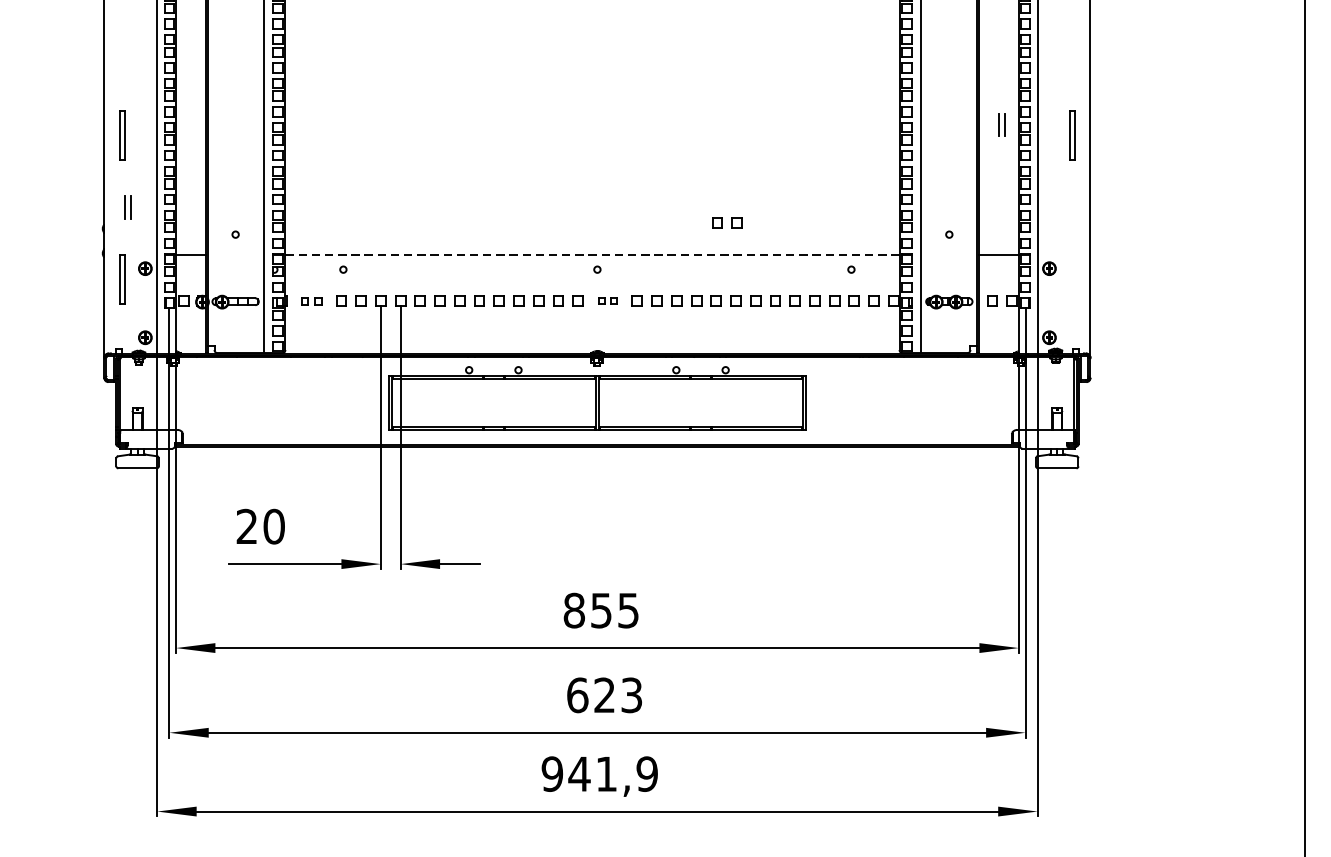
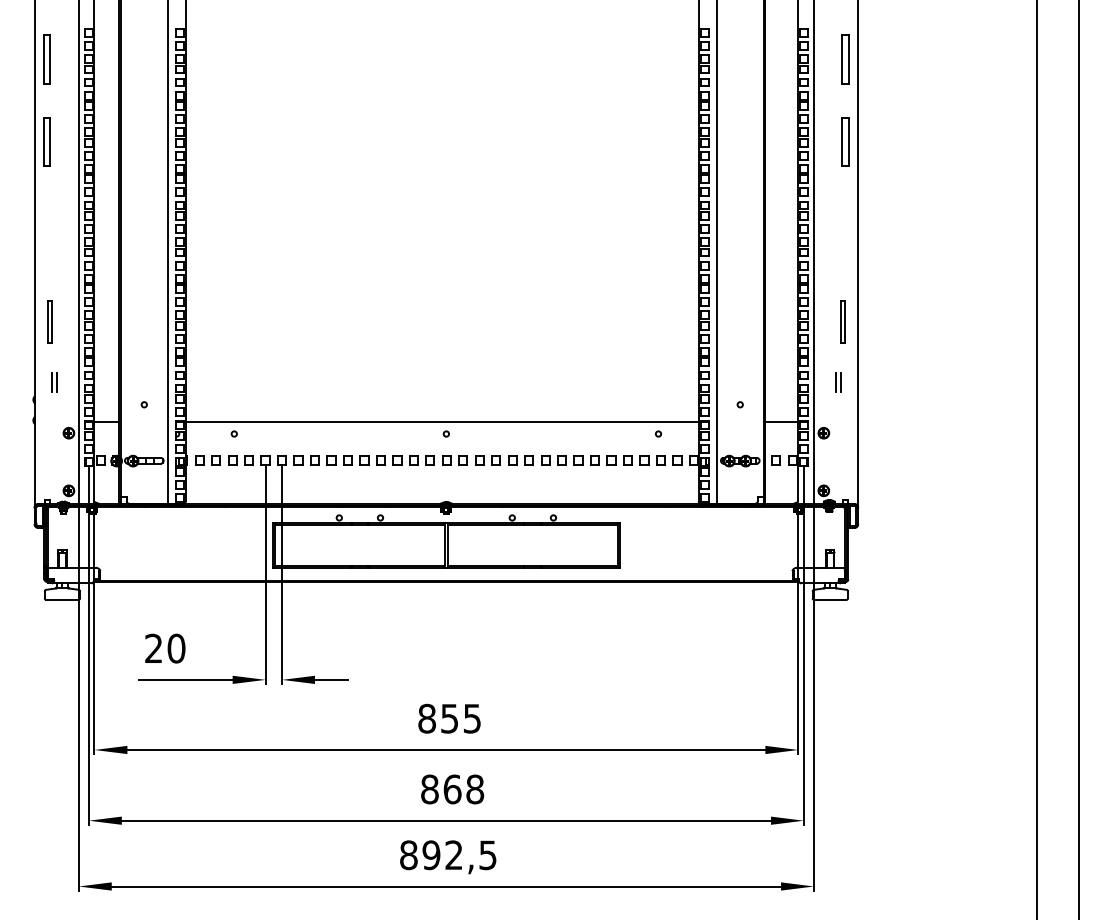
part: (1002, 125) -> (838, 382), moved
part: (726, 223) -> (554, 395), removed
line: (592, 254) -> (442, 421), dashed -> solid
part: (122, 278) -> (49, 441), removed
part: (311, 301) -> (207, 460), size x1.43
part: (607, 301) -> (454, 460), size x1.67
text: (604, 695) -> (452, 789), 623 -> 868
text: (598, 774) -> (447, 855), 941,9 -> 892,5

